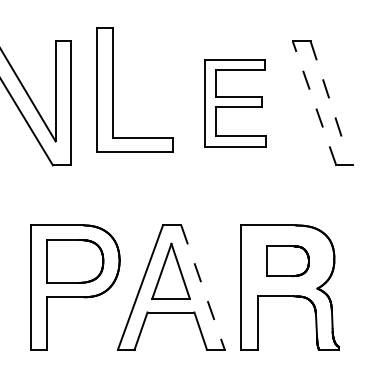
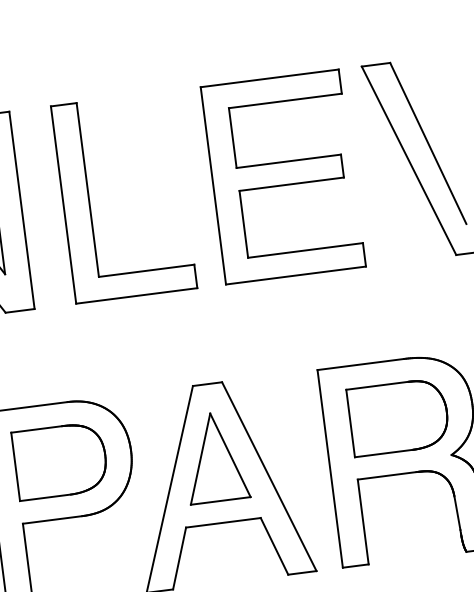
part: (113, 89) -> (89, 200), moved
line: (327, 94) -> (427, 144), dashed -> solid
part: (234, 102) -> (281, 175), size x1.43
line: (314, 103) -> (409, 161), dashed -> solid
part: (287, 261) -> (398, 417), size x1.43
line: (203, 287) -> (270, 476), dashed -> solid

